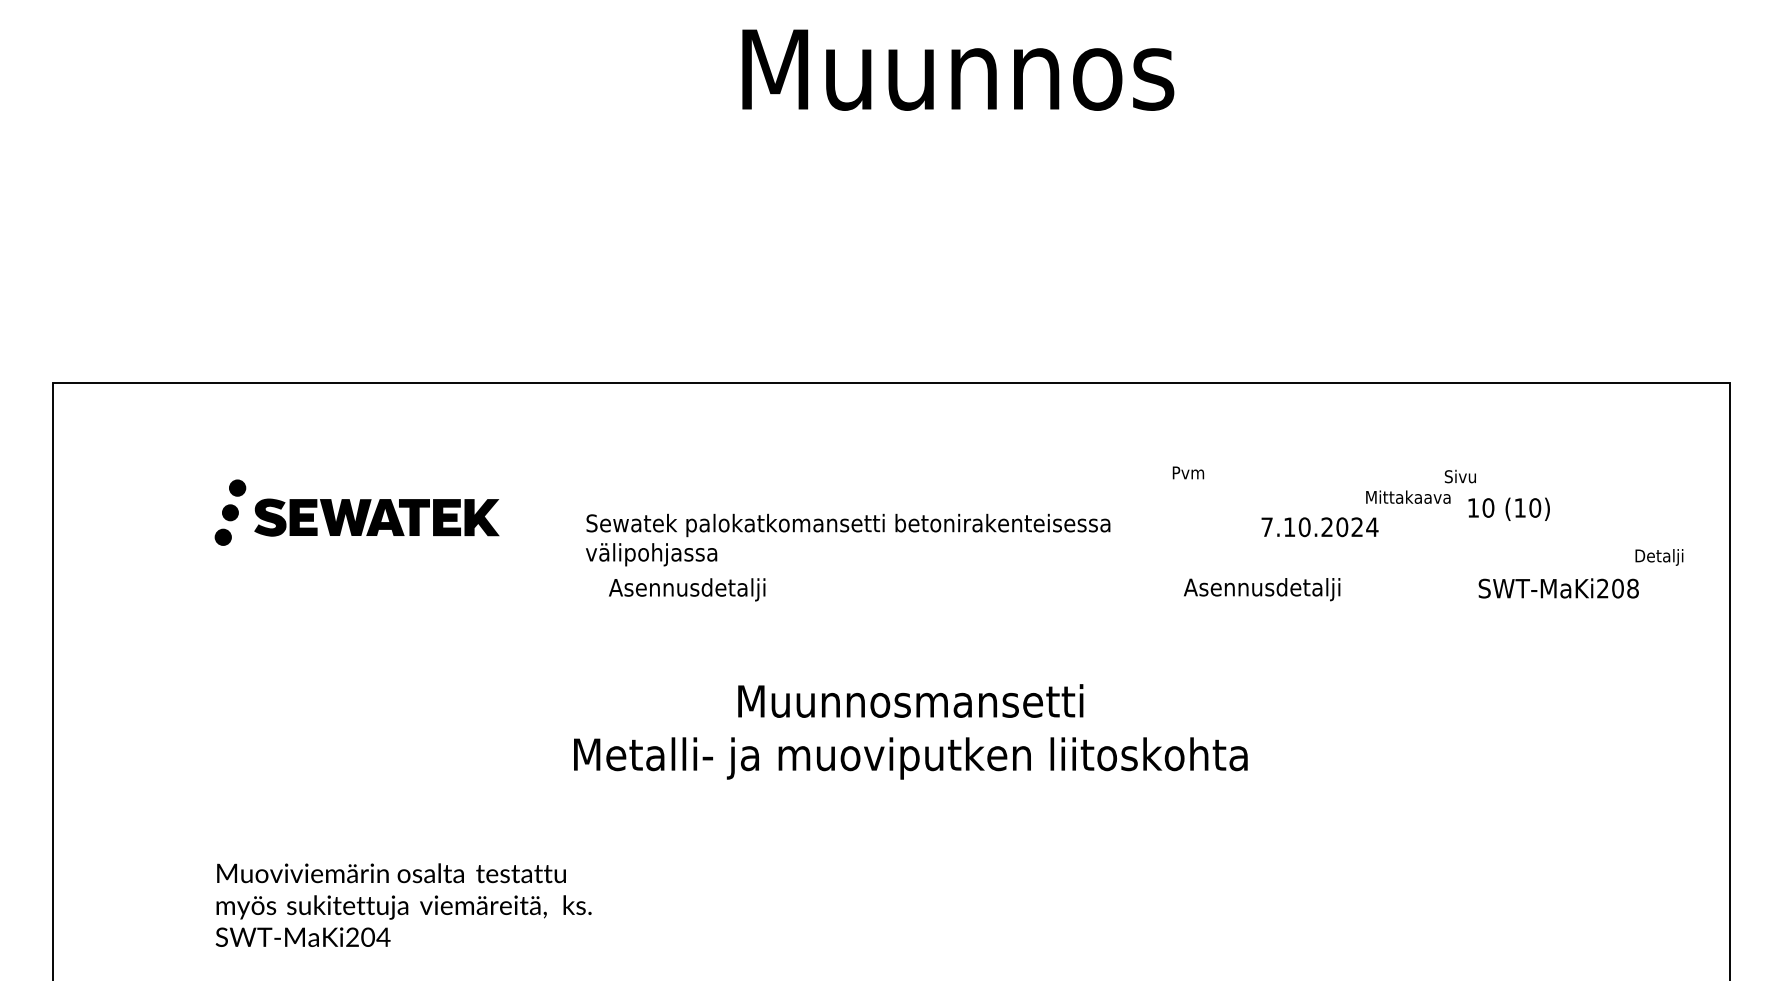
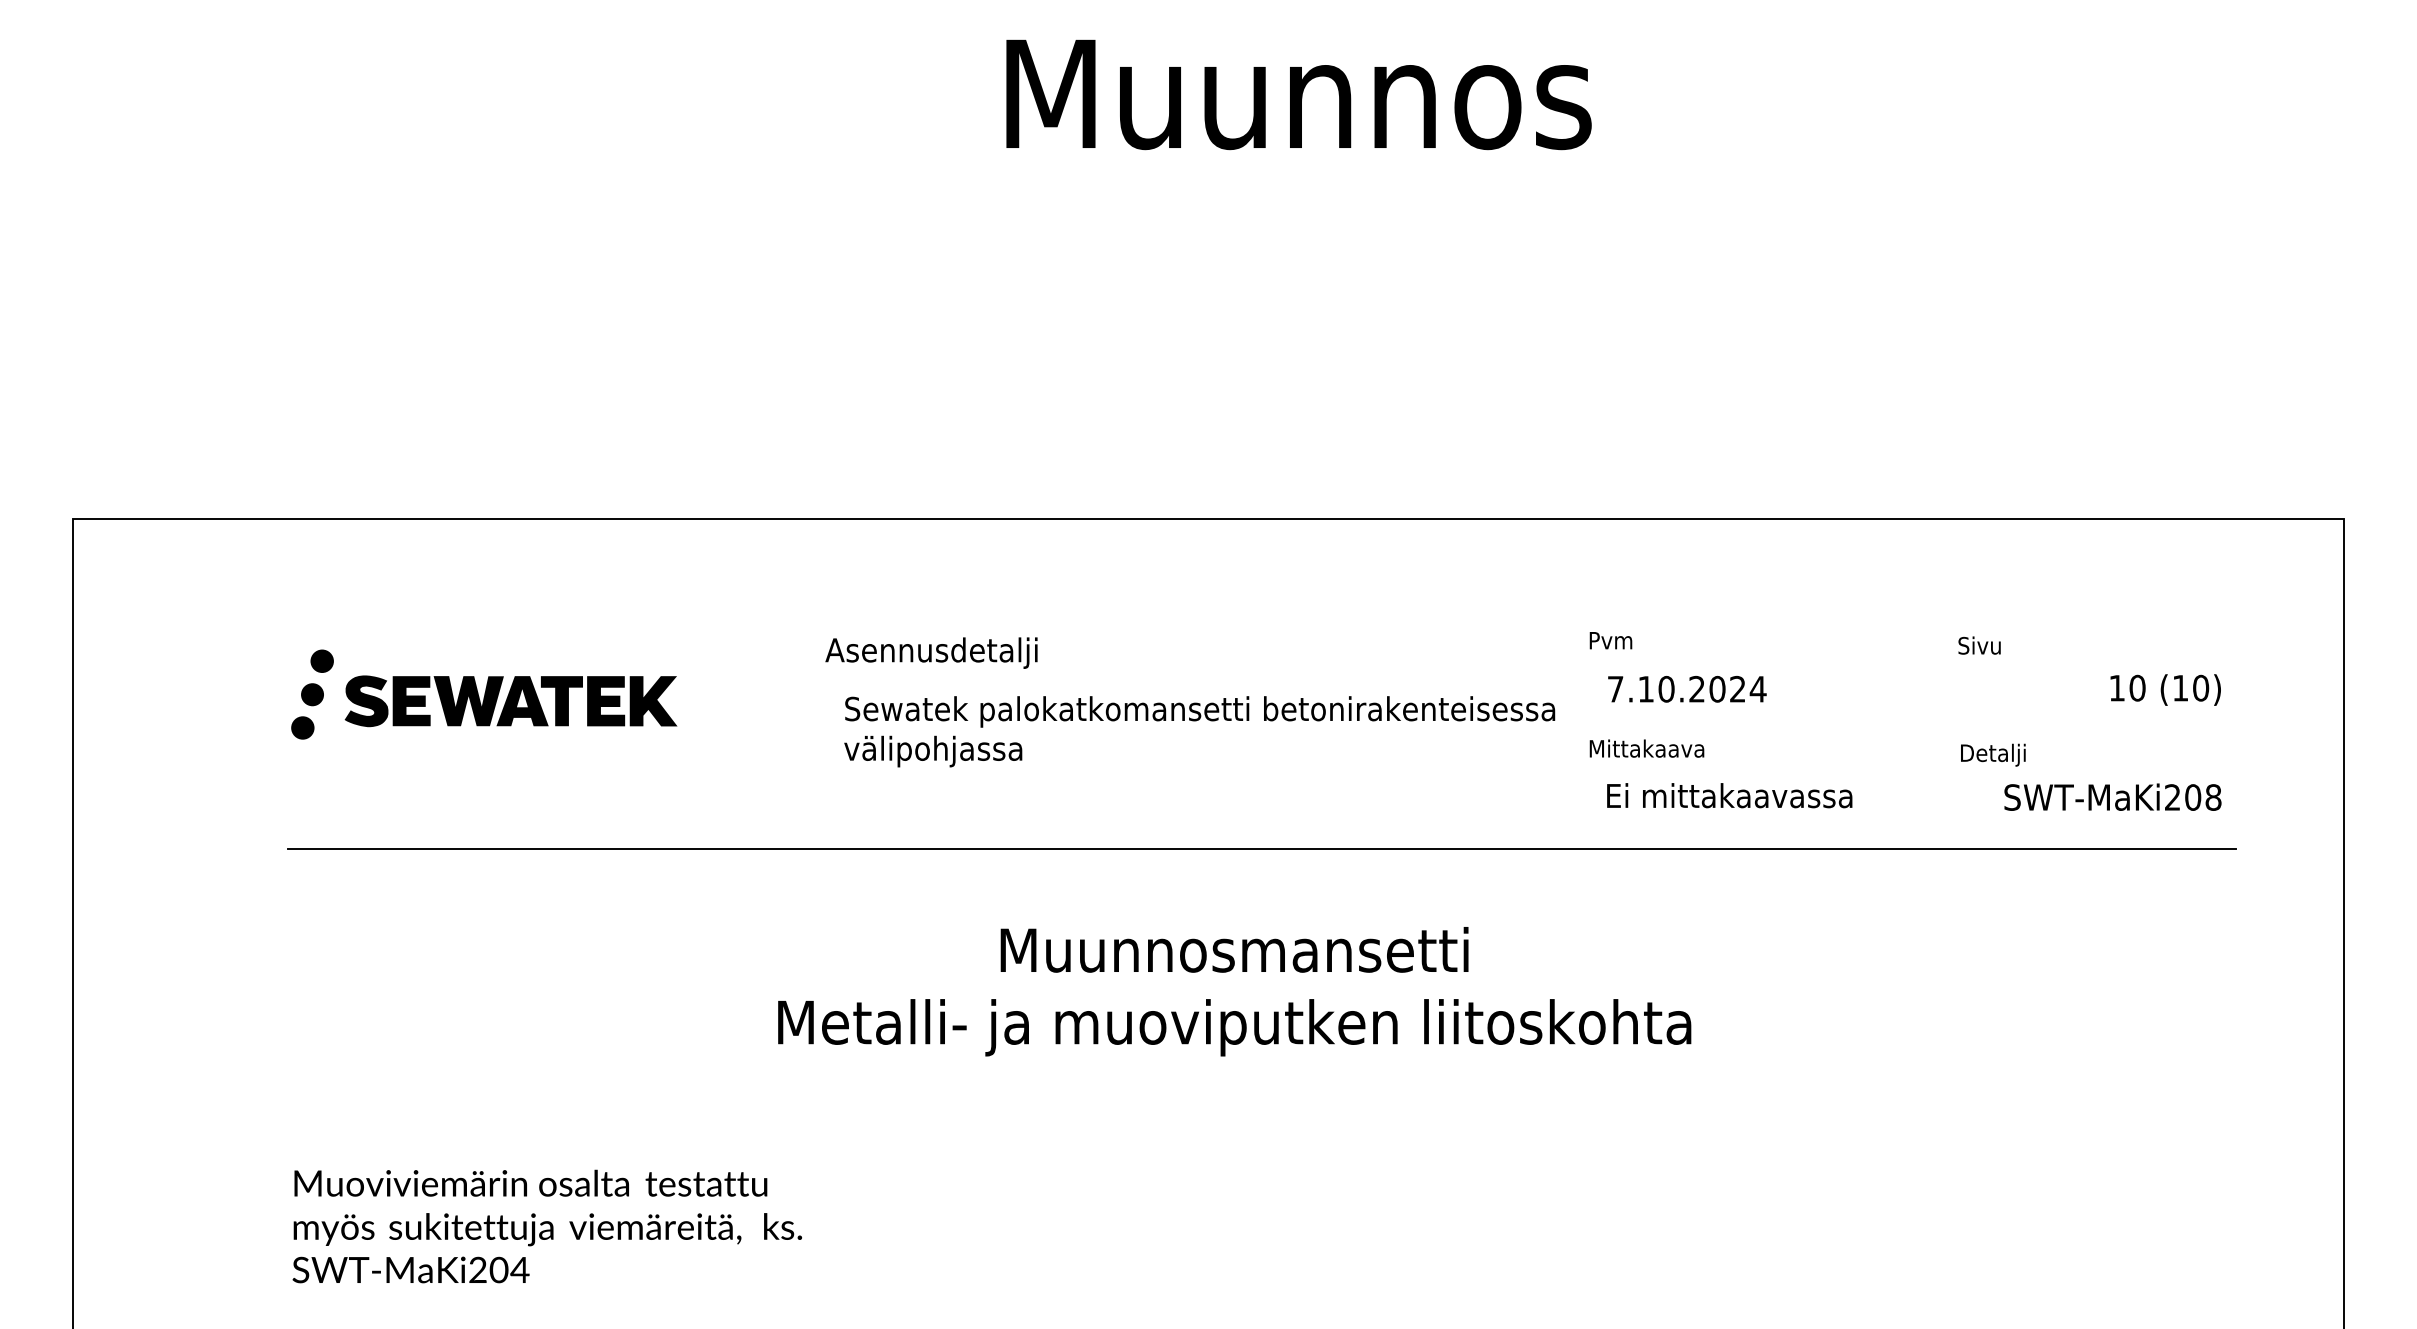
text: (1407, 497) -> (1646, 748), moved
text: (1509, 508) -> (2165, 689), moved
text: (1320, 527) -> (1687, 689), moved
text: (847, 539) -> (1199, 731), moved
text: (1659, 556) -> (1993, 754), moved
text: (687, 589) -> (931, 652), moved
text: (1275, 589) -> (1728, 798), Asennusdetalji -> Ei mittakaavassa
line: (930, 626) -> (1261, 848), added

